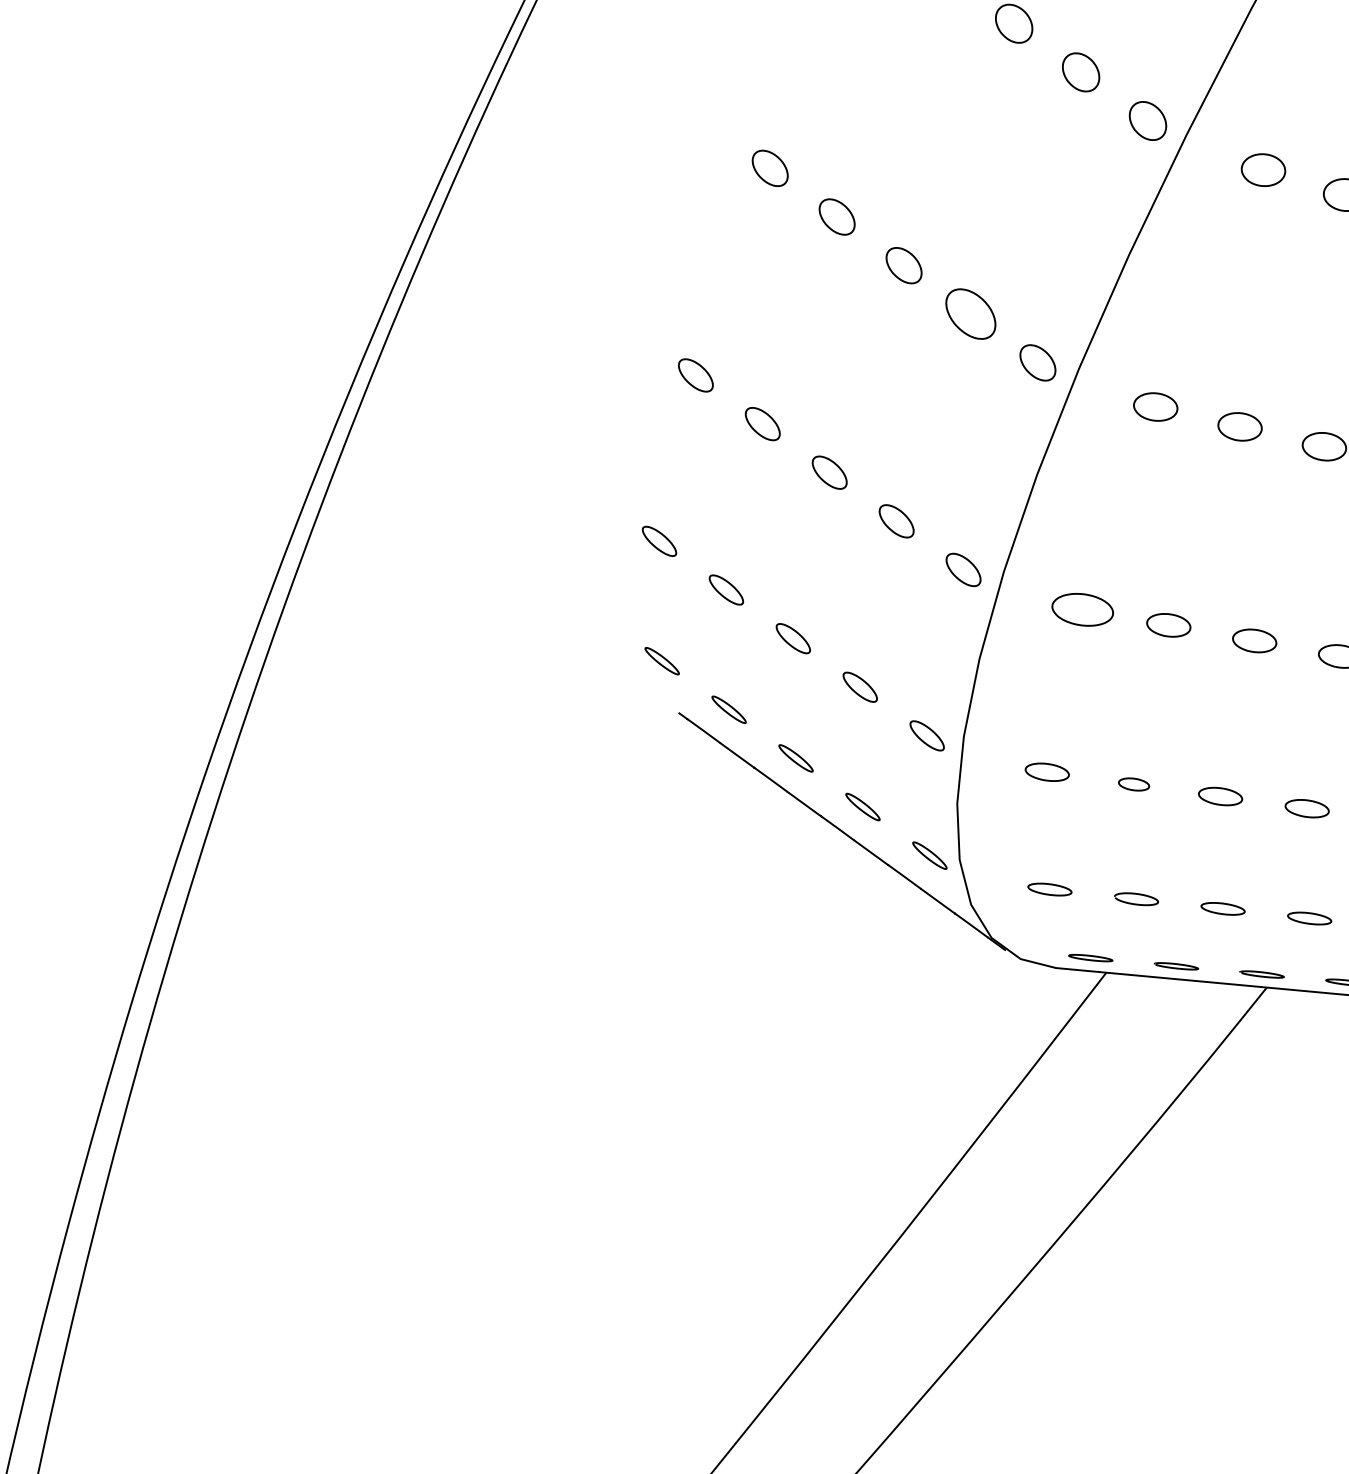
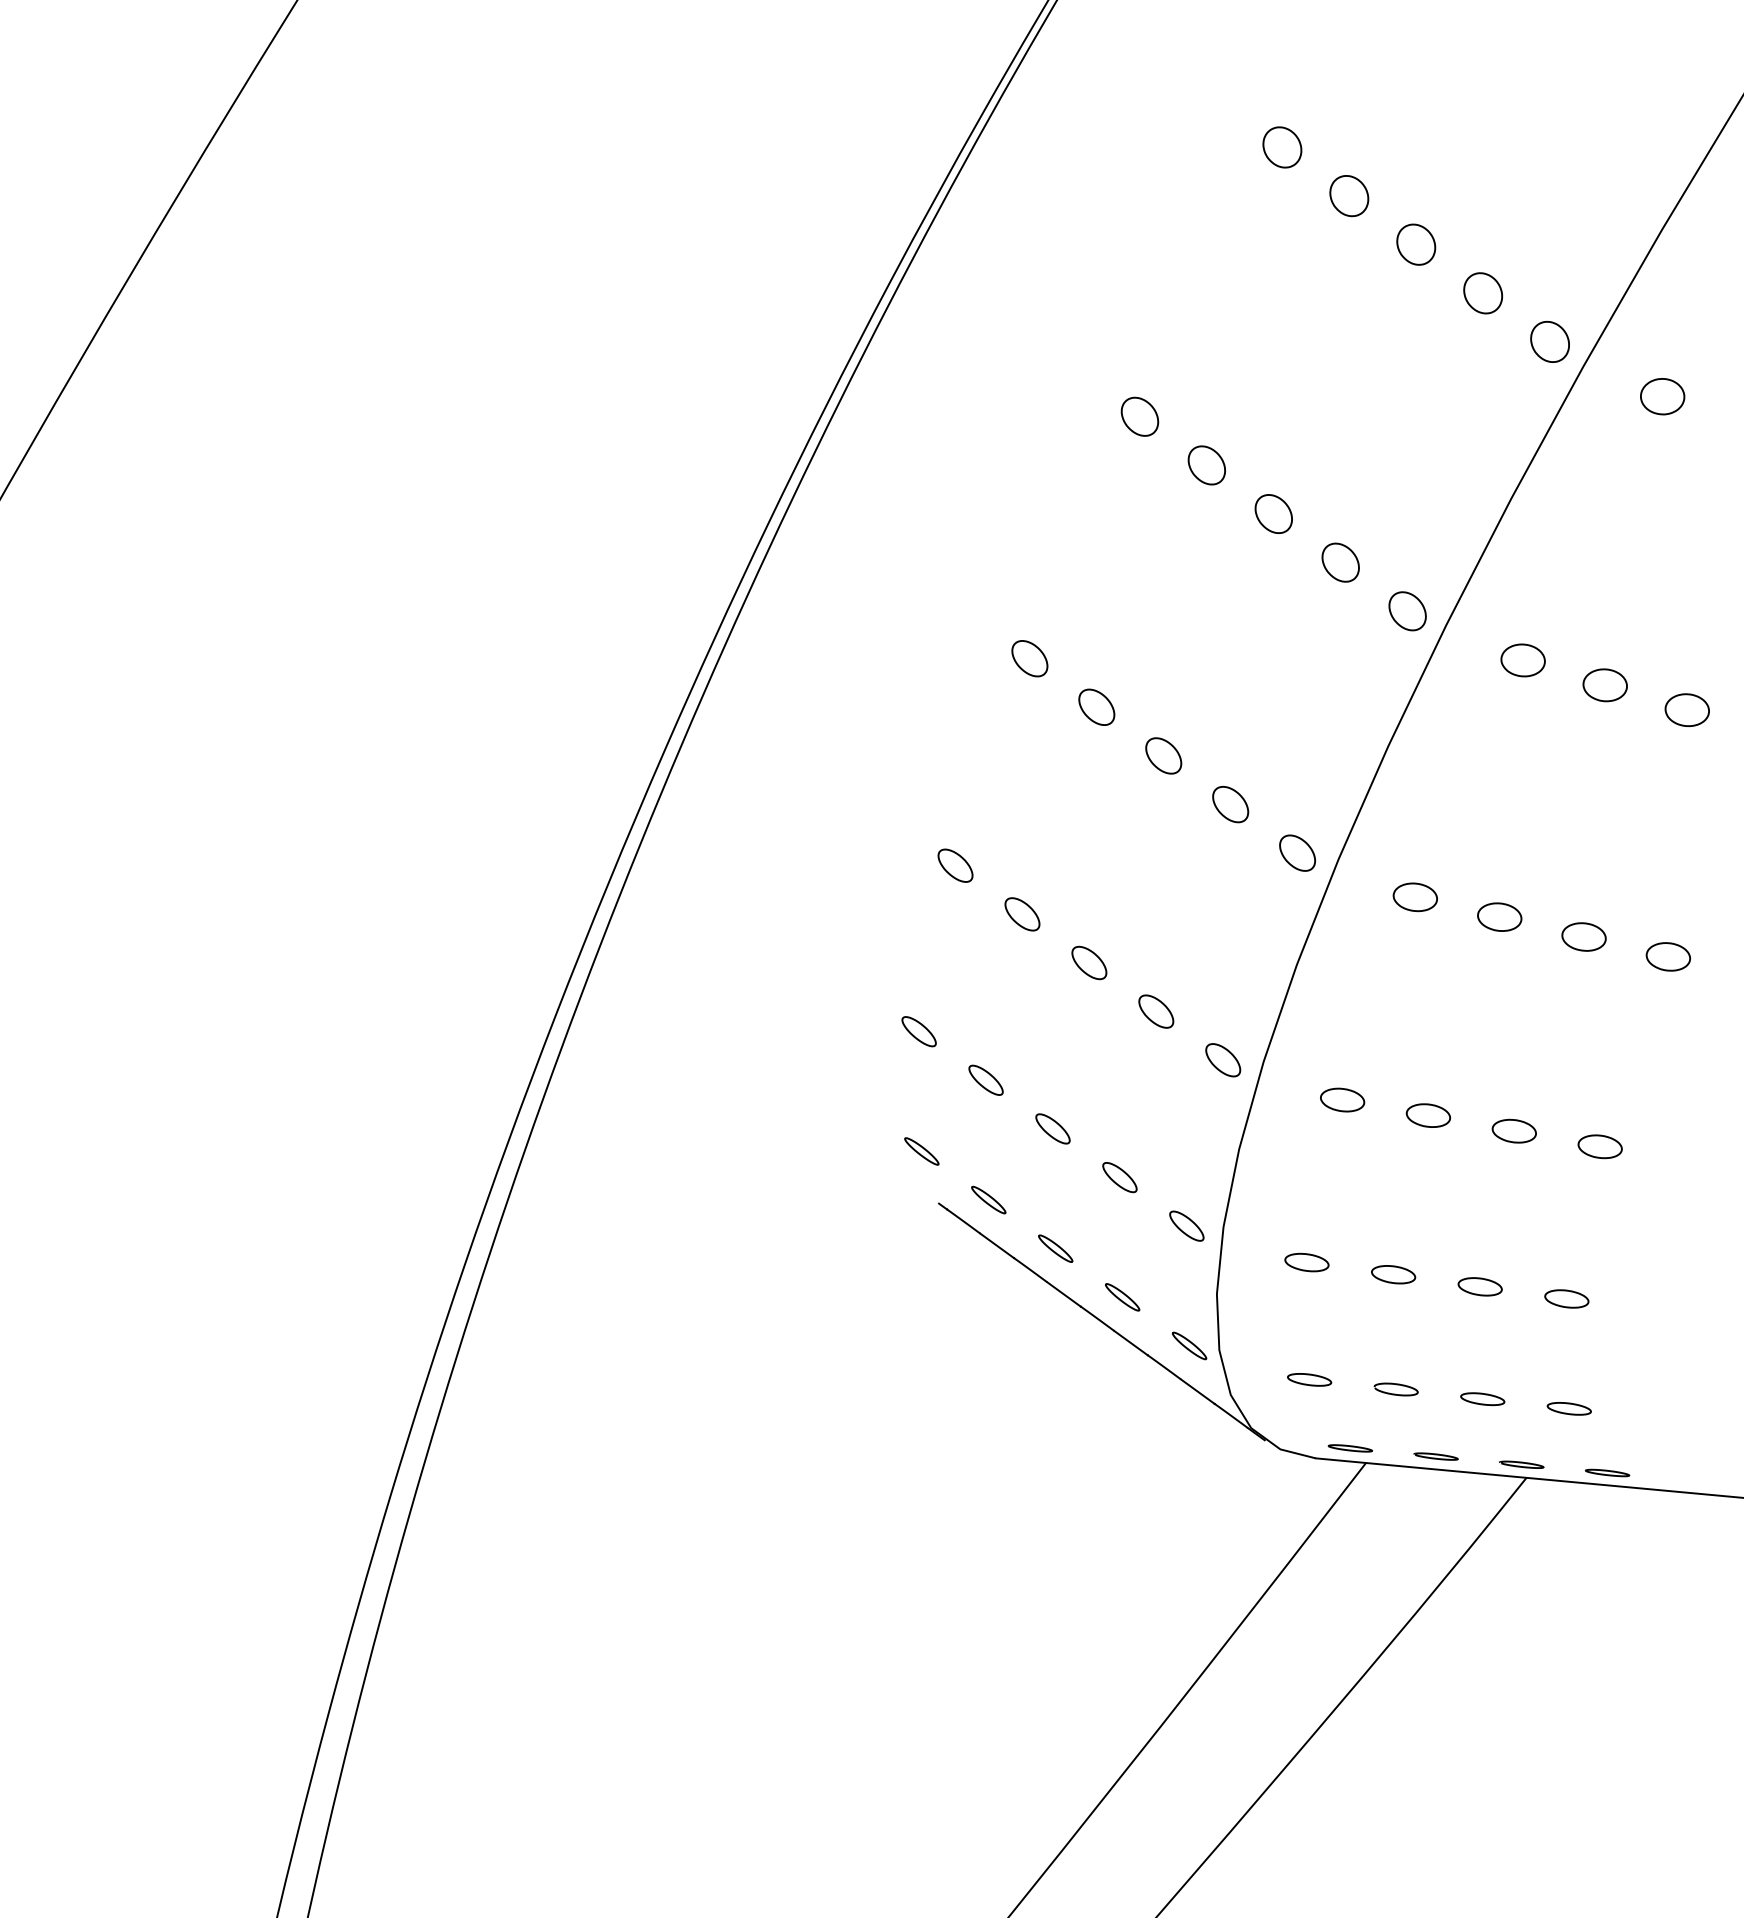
part: (970, 314) -> (1230, 804), size x0.71
part: (1082, 609) -> (1342, 1099), size x0.71
part: (1133, 784) -> (1393, 1274), size x1.43

